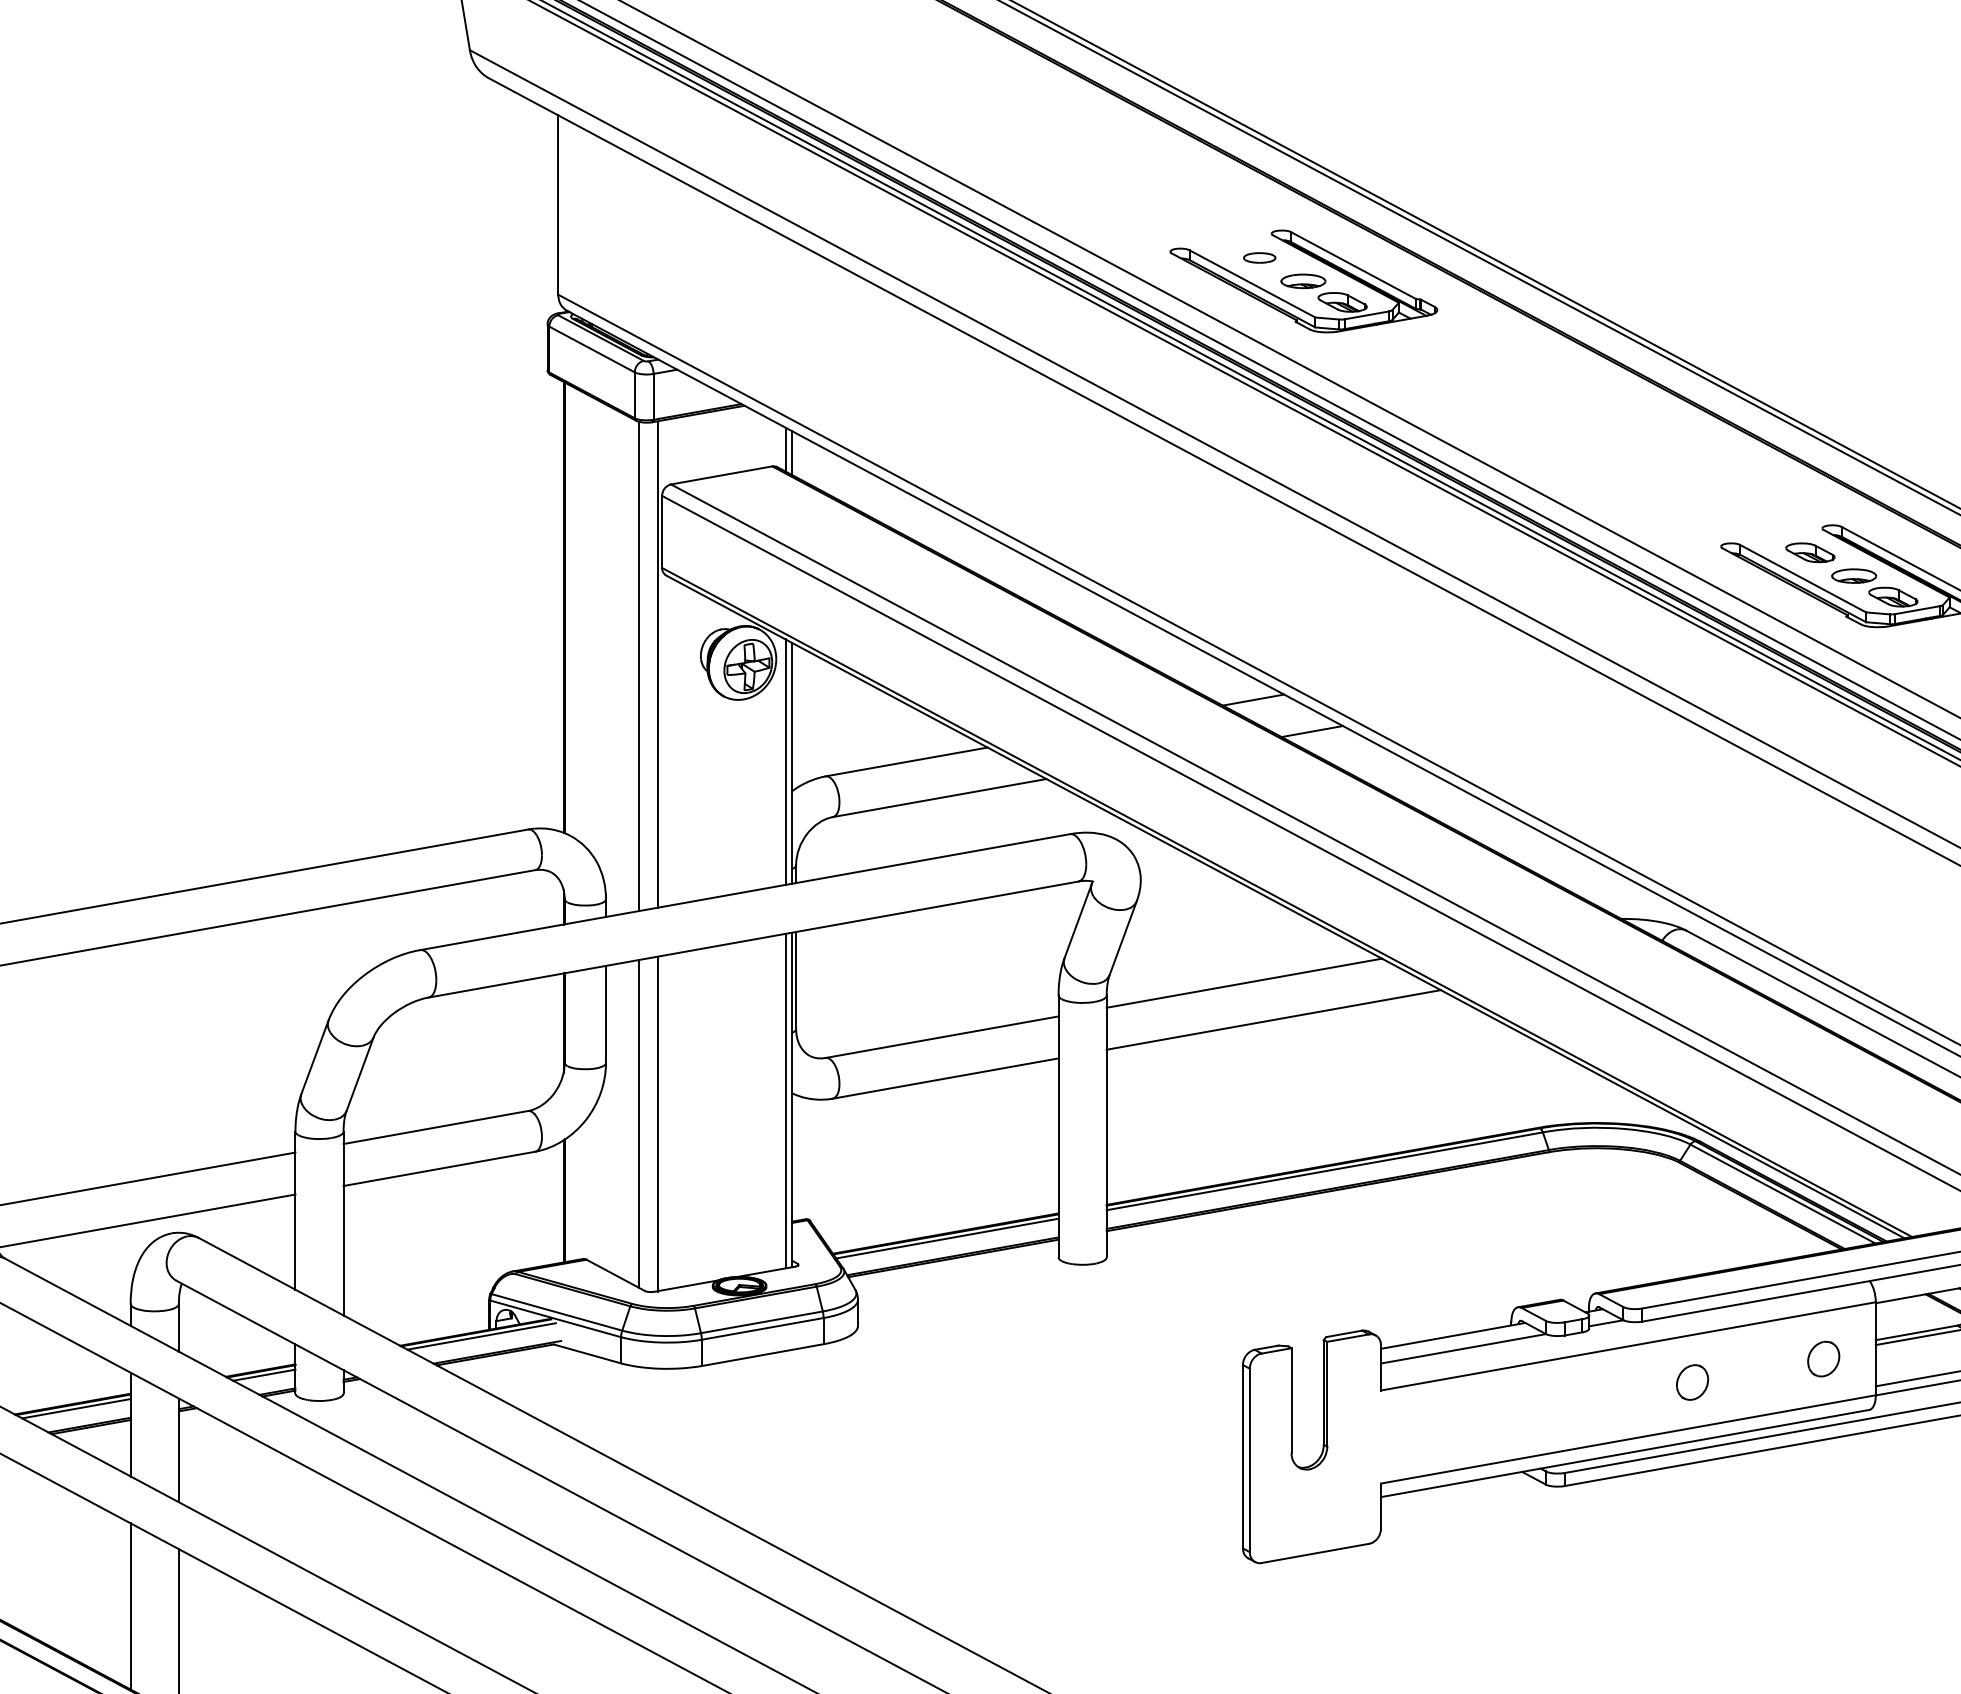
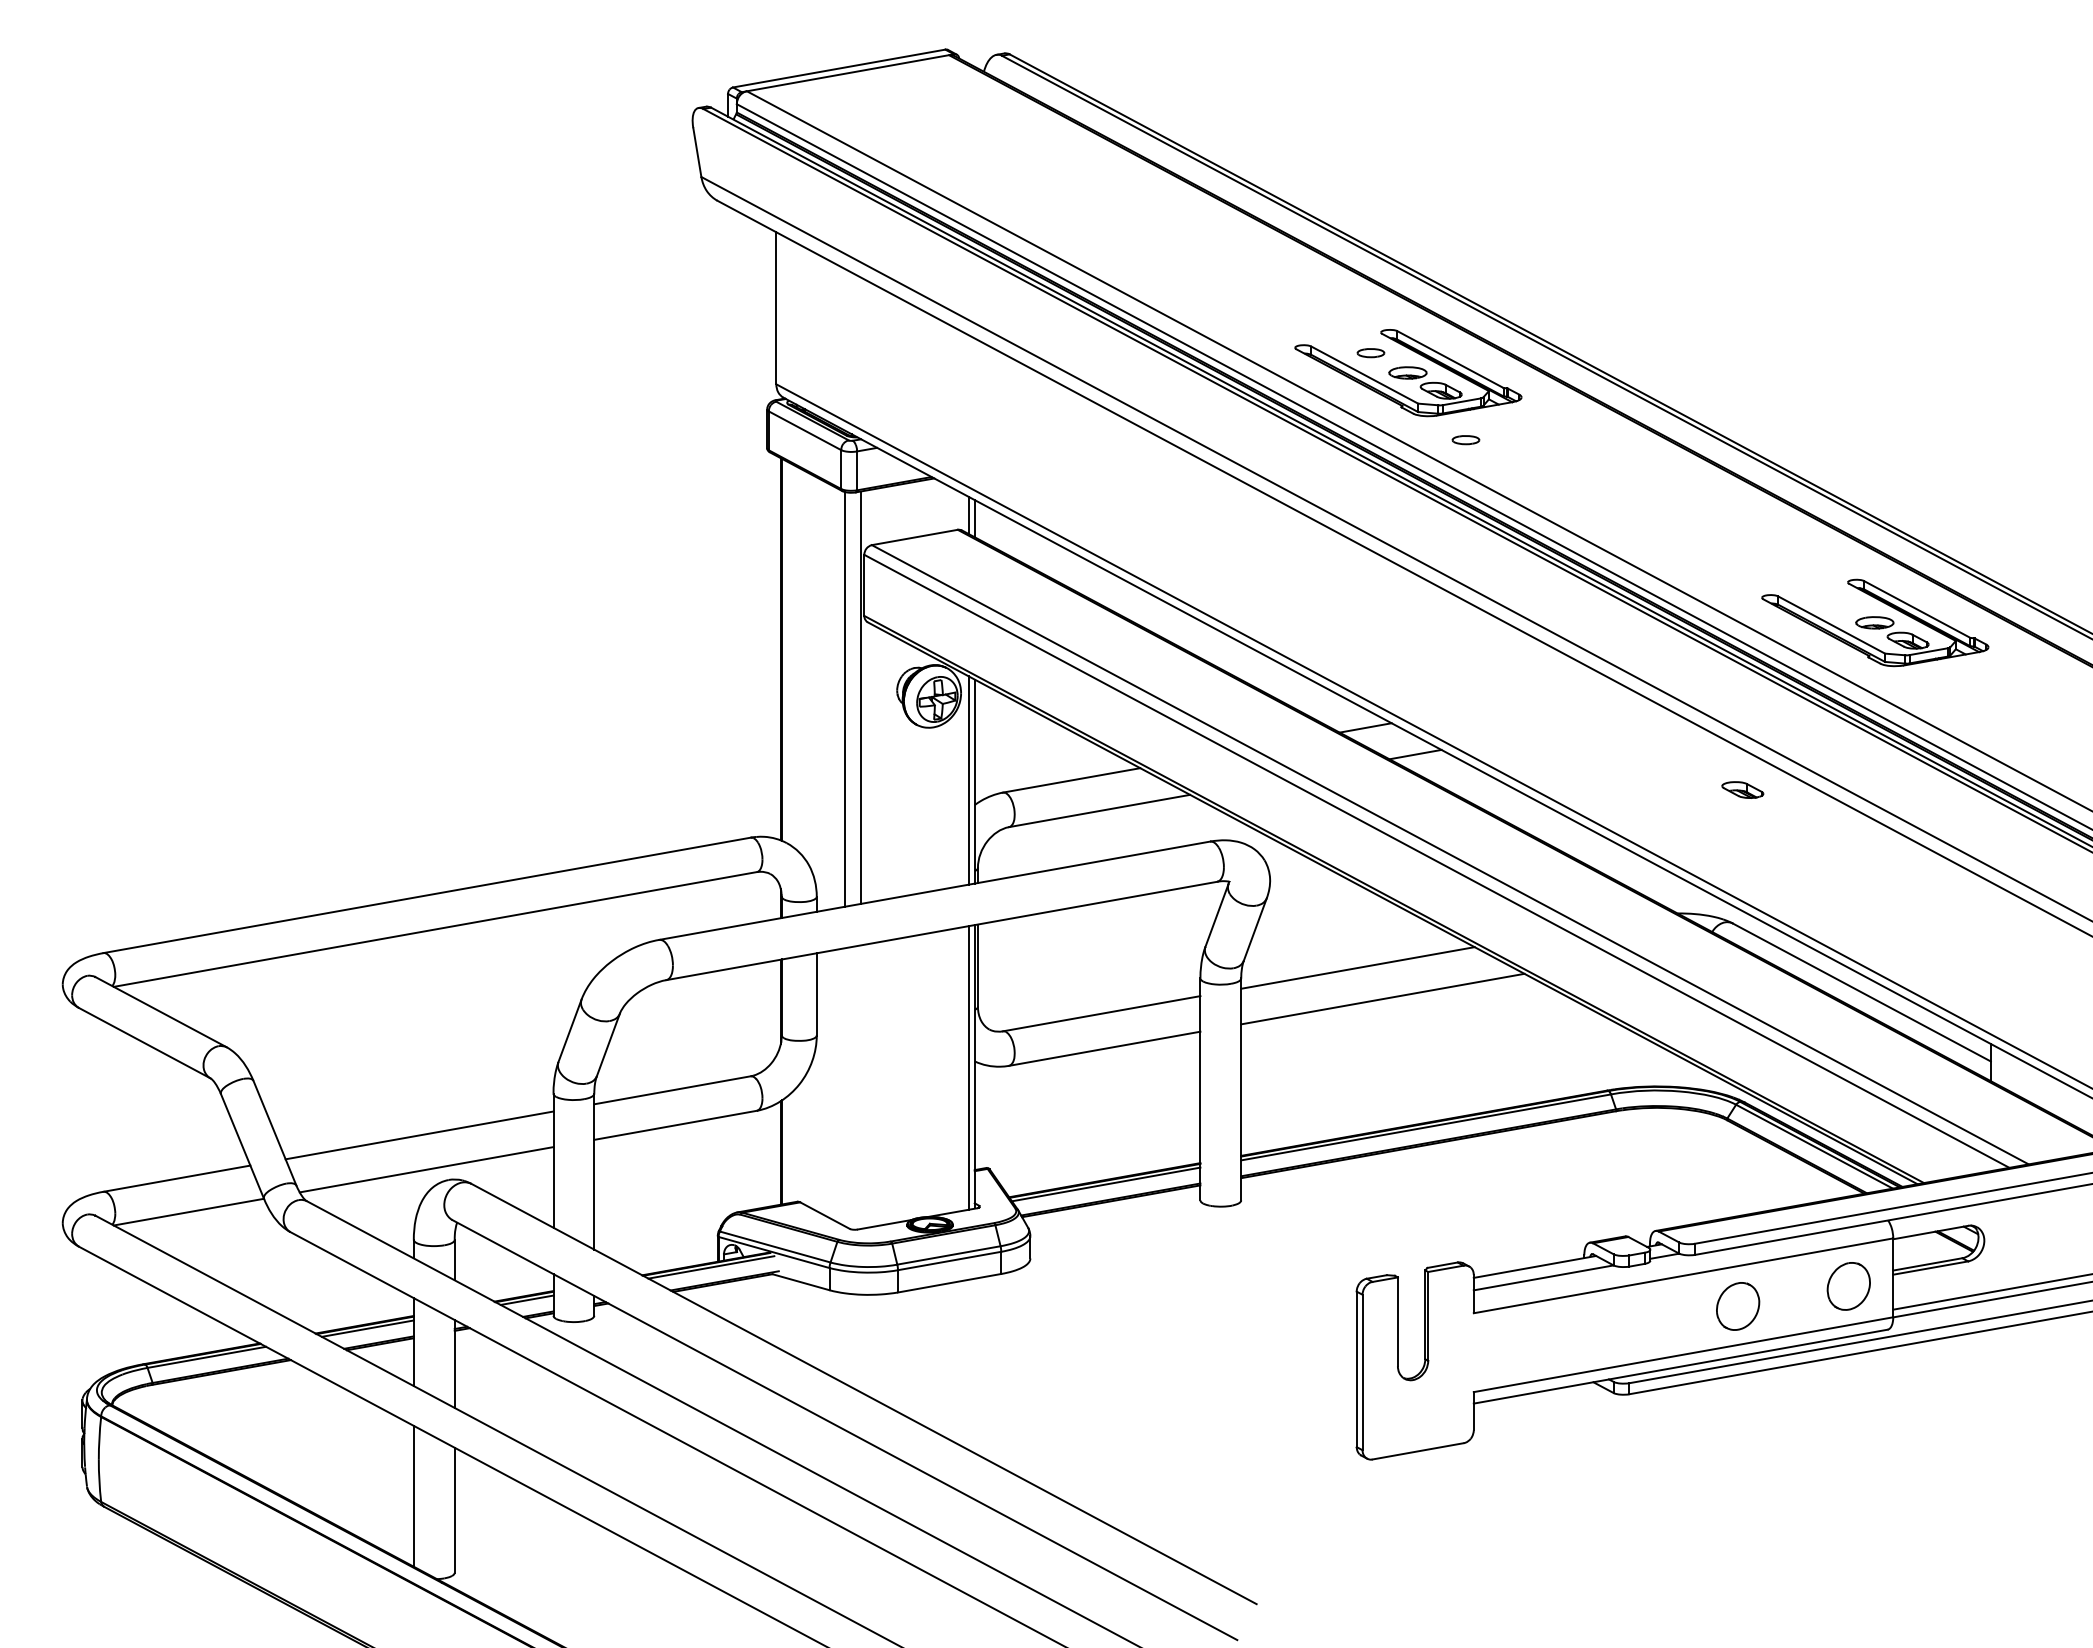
part: (1371, 361) -> (1465, 440), added
part: (1810, 552) -> (1742, 789), moved
line: (638, 1124) -> (844, 1087), removed
line: (657, 1124) -> (860, 1087), removed
part: (1824, 1358) -> (1849, 1286), size x1.6
part: (1692, 1382) -> (1737, 1306), size x1.6

